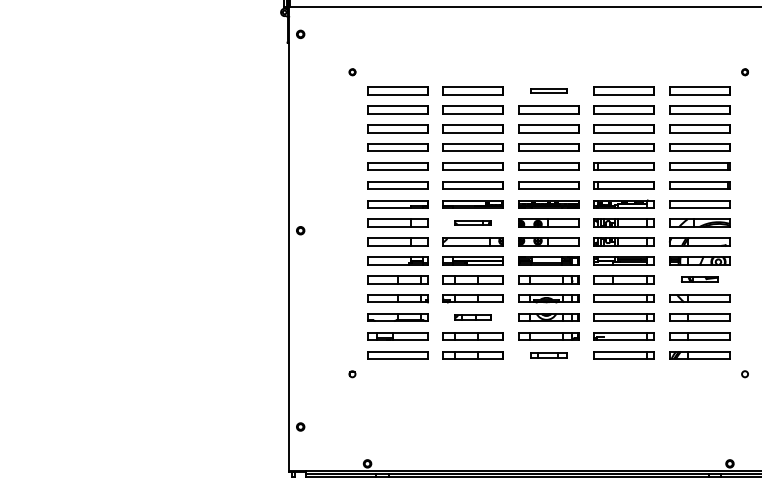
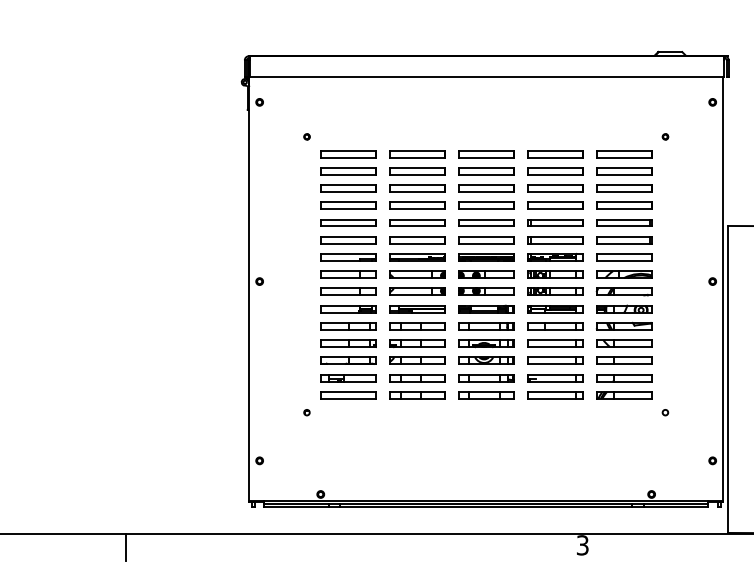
part: (549, 91) -> (486, 154), size x1.67
part: (473, 222) -> (417, 274), size x1.67
part: (699, 278) -> (623, 325), size x1.67
part: (473, 317) -> (417, 360), size x1.67
part: (549, 355) -> (486, 395), size x1.67

